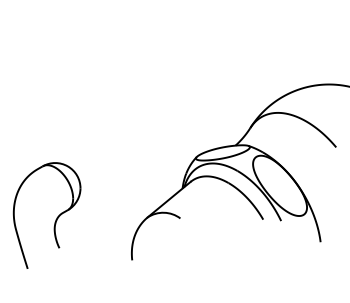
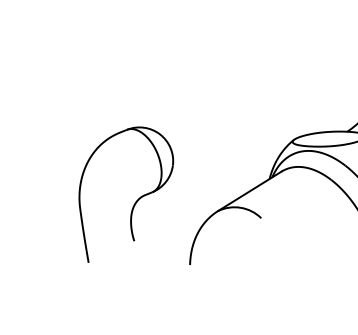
part: (55, 219) -> (134, 202), moved

